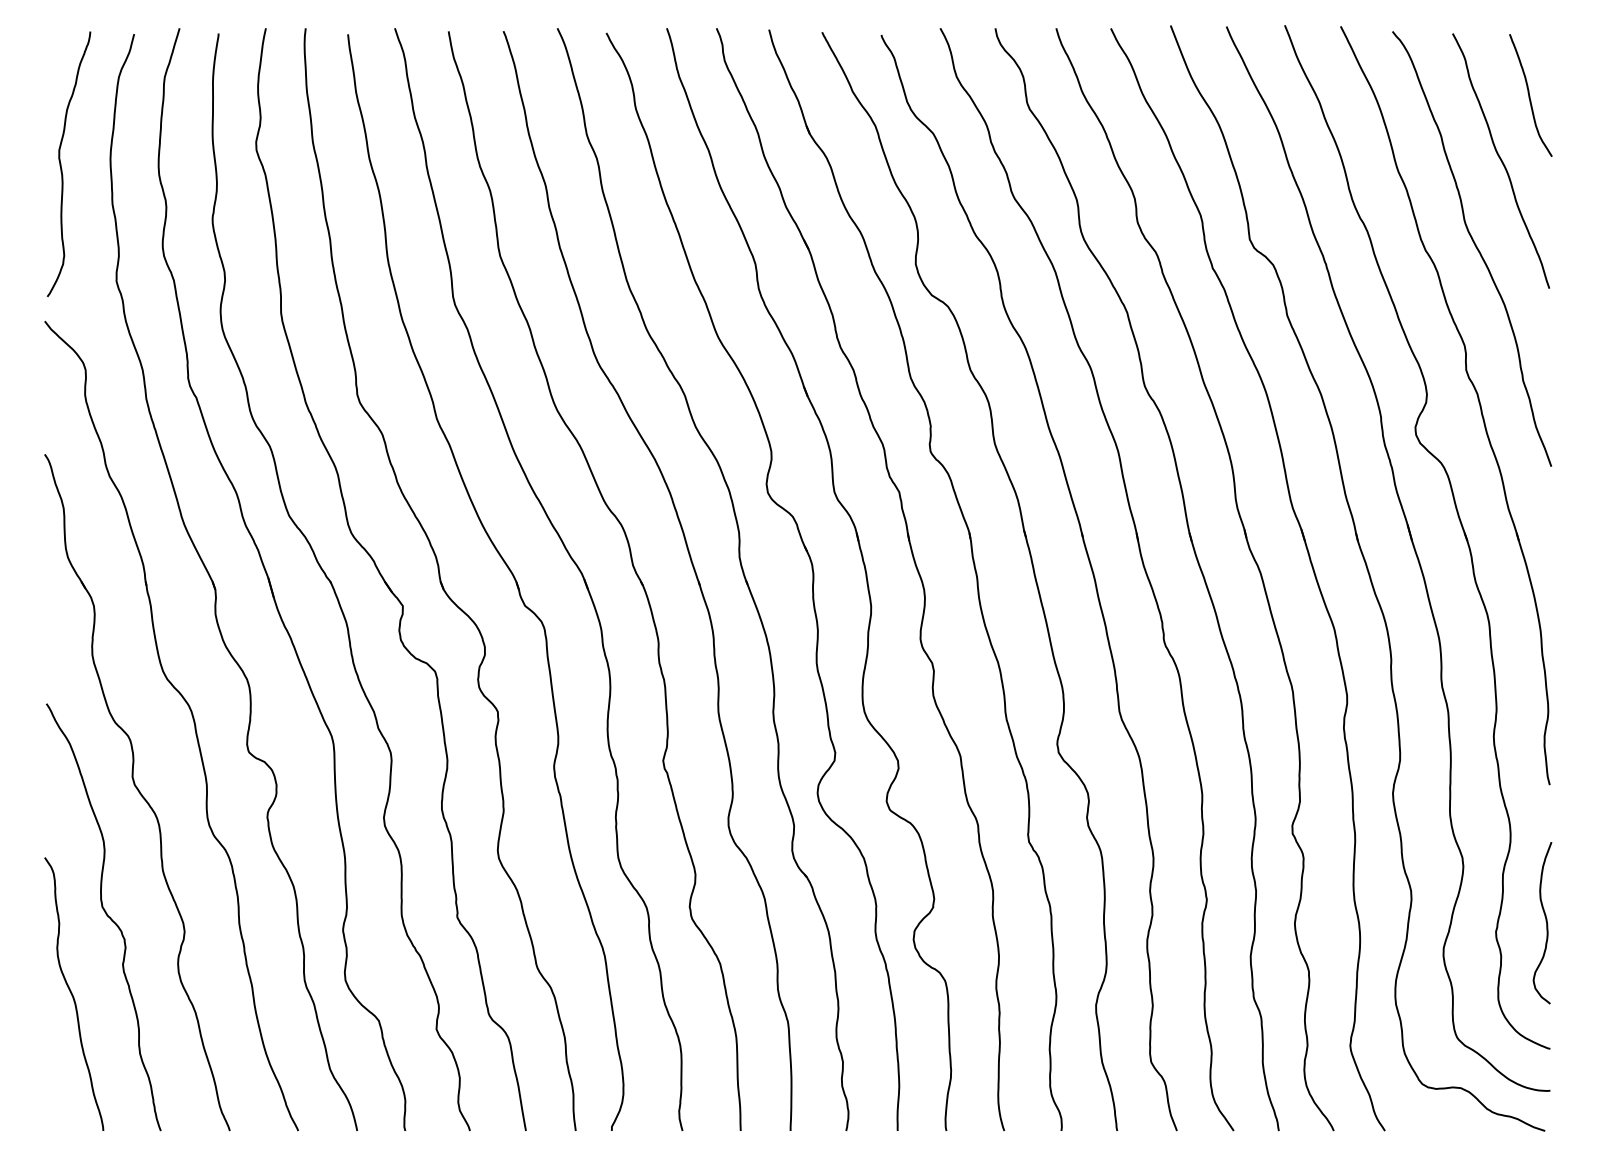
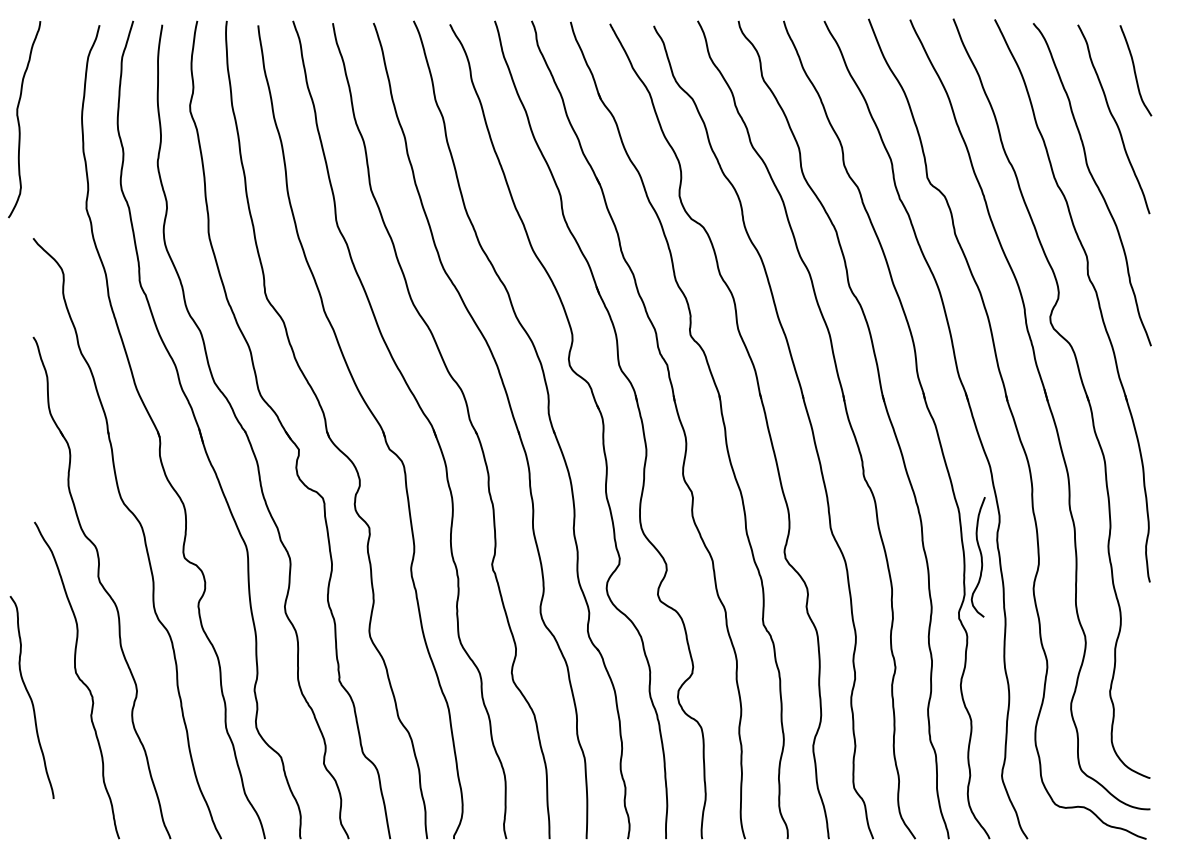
curve: (61, 164) -> (18, 119), moved
curve: (1545, 921) -> (980, 556), moved
curve: (72, 993) -> (30, 697), moved

